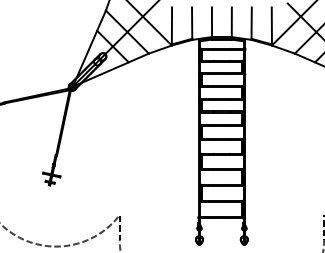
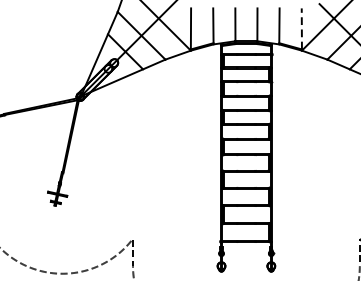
line: (271, 25) -> (301, 28), solid -> dashed

